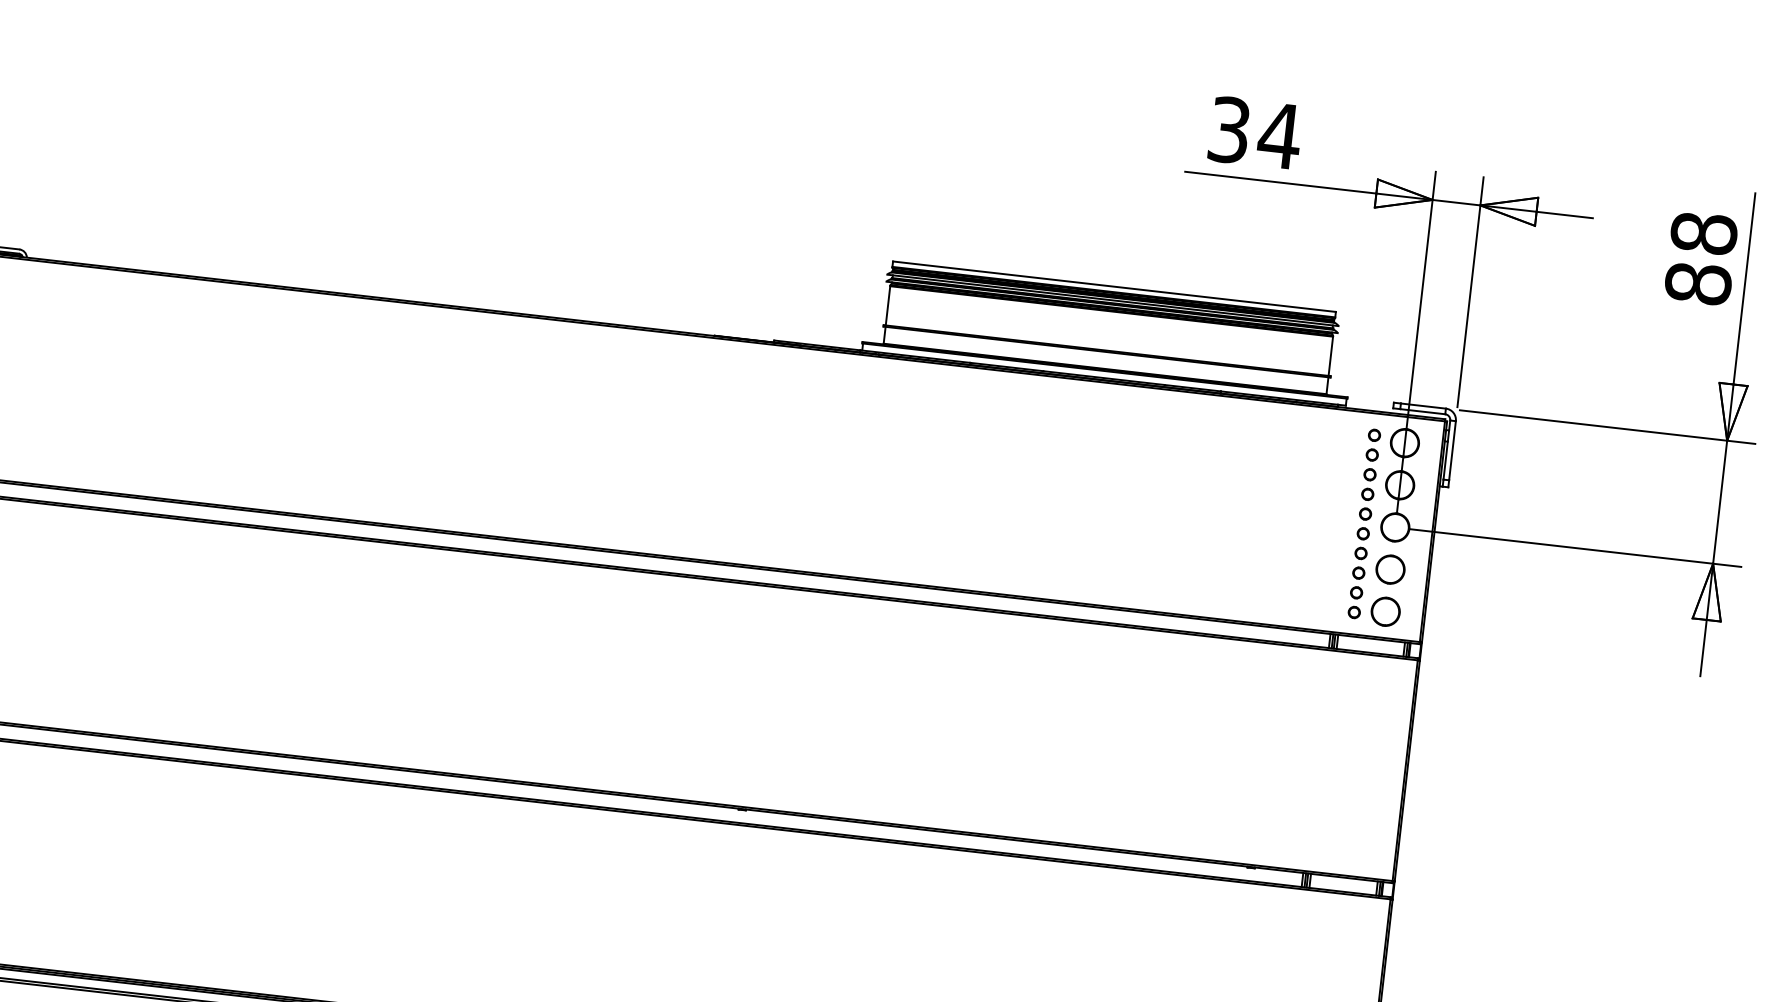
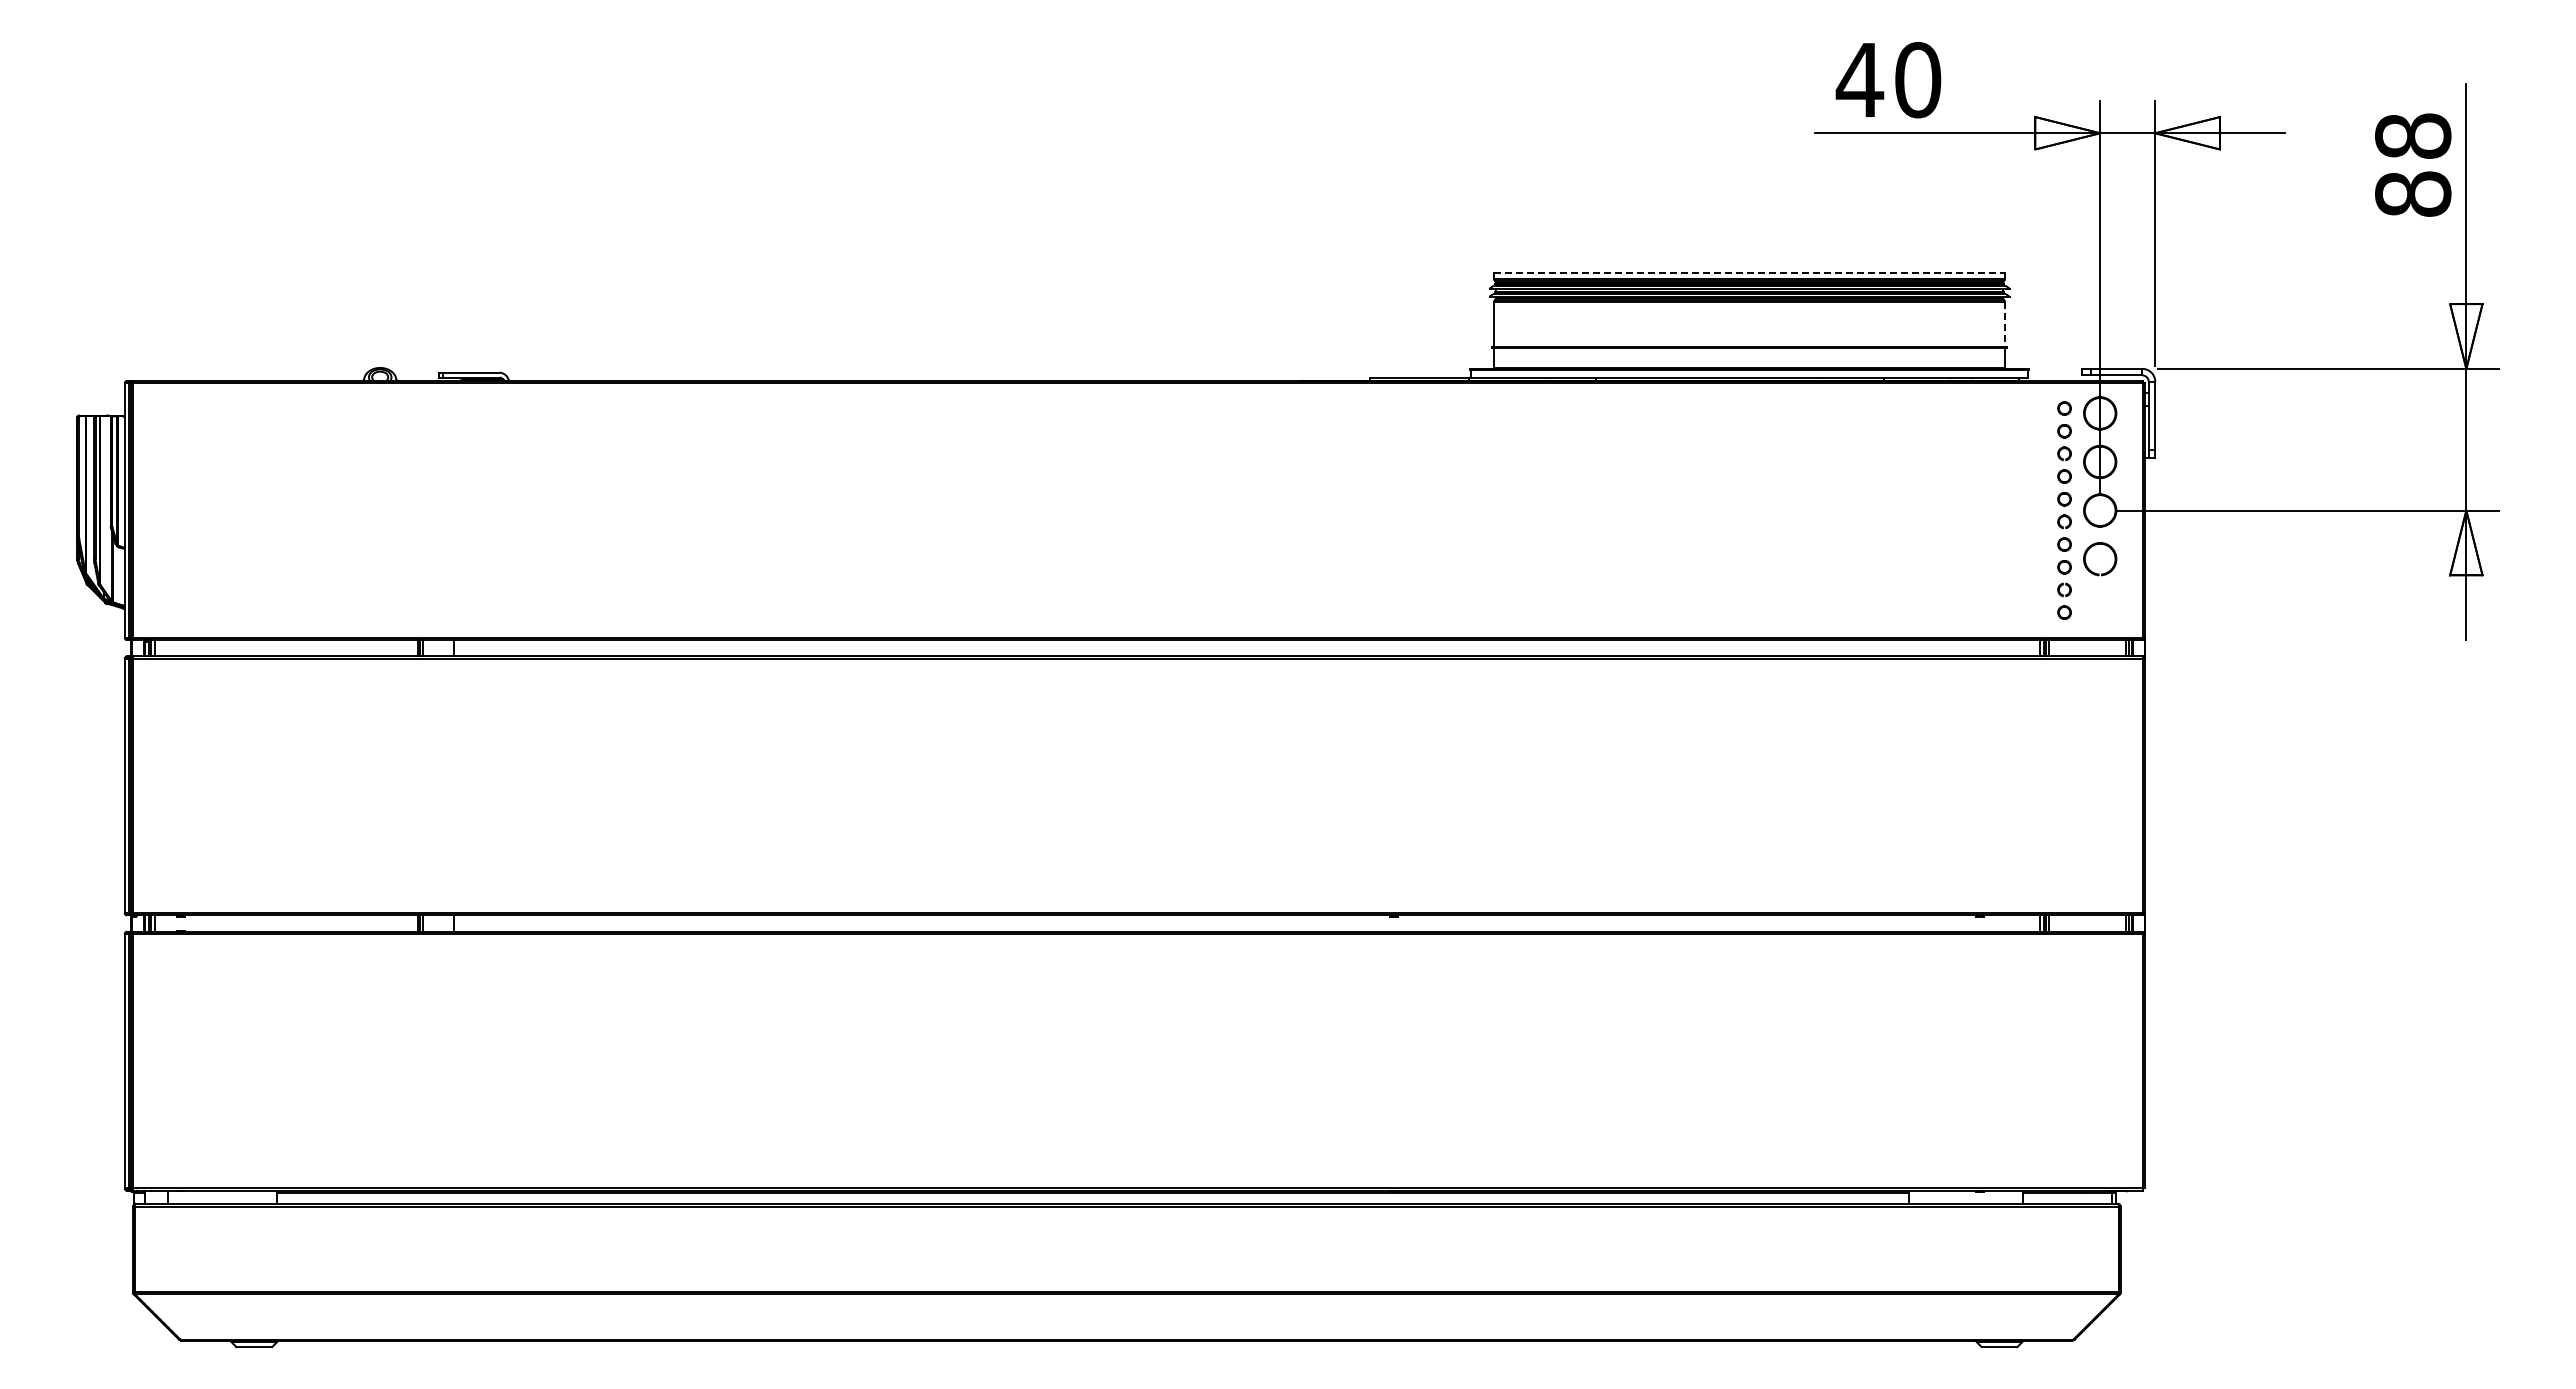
text: (1254, 132) -> (1888, 79), 34 -> 40
line: (1115, 287) -> (1750, 273), solid -> dashed
line: (1330, 356) -> (2004, 324), solid -> dashed
part: (1393, 601) -> (2107, 595), removed

